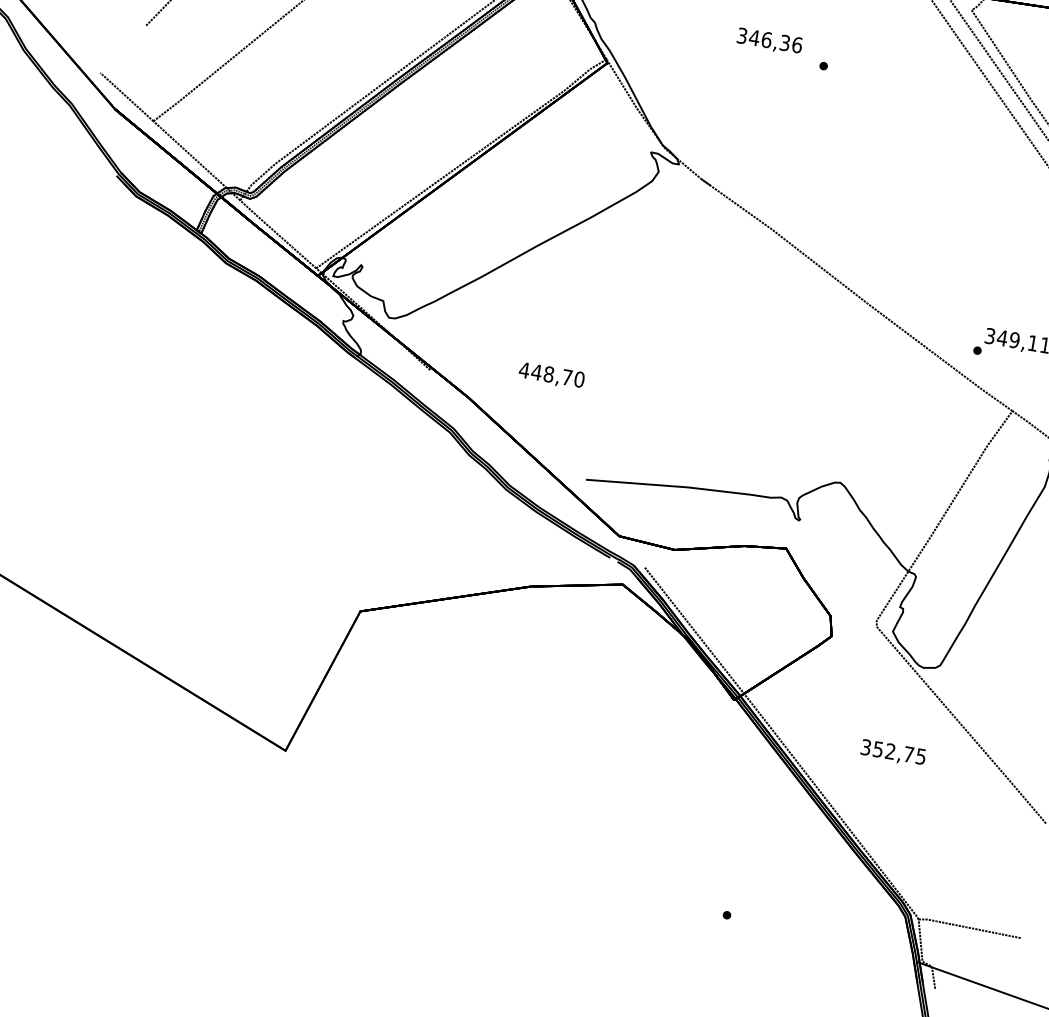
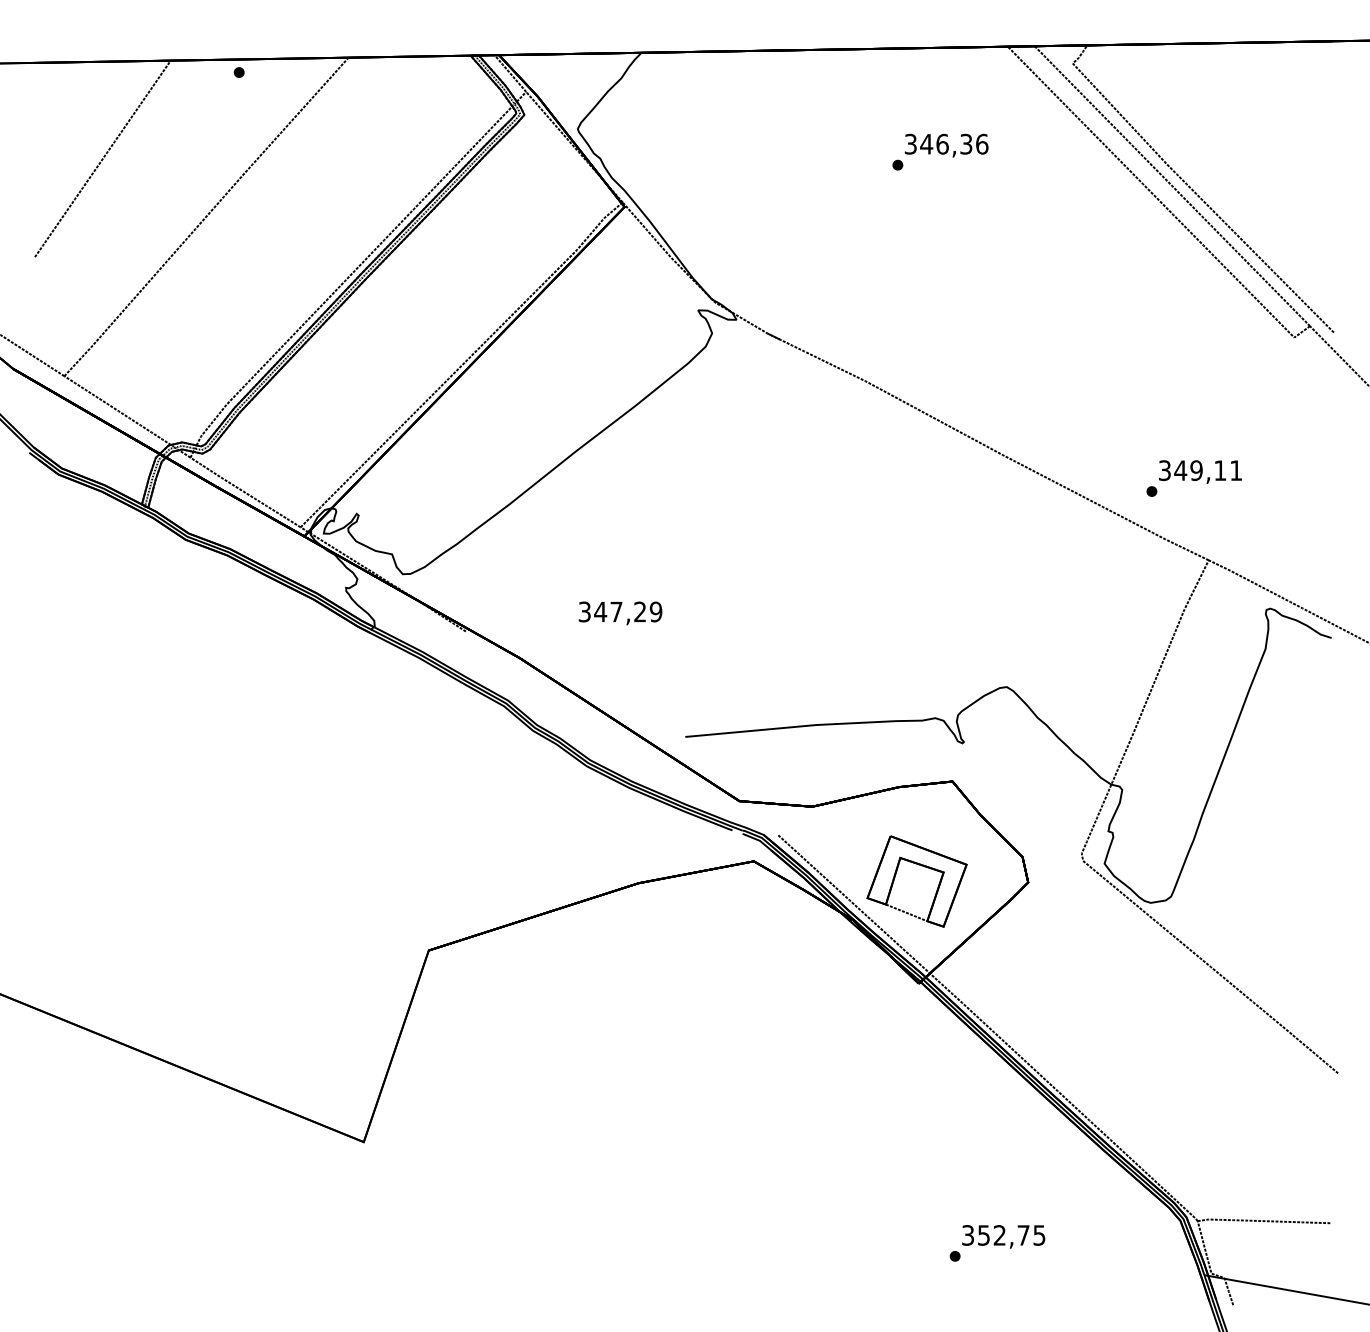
text: (769, 41) -> (946, 145), moved
text: (552, 374) -> (620, 611), 448,70 -> 347,29
part: (751, 610) -> (921, 866), added
text: (893, 752) -> (1003, 1236), moved

